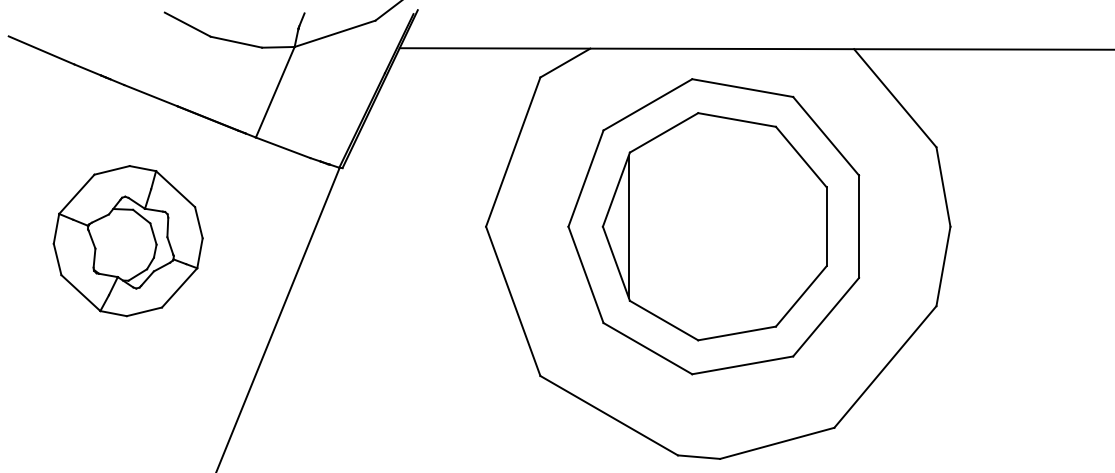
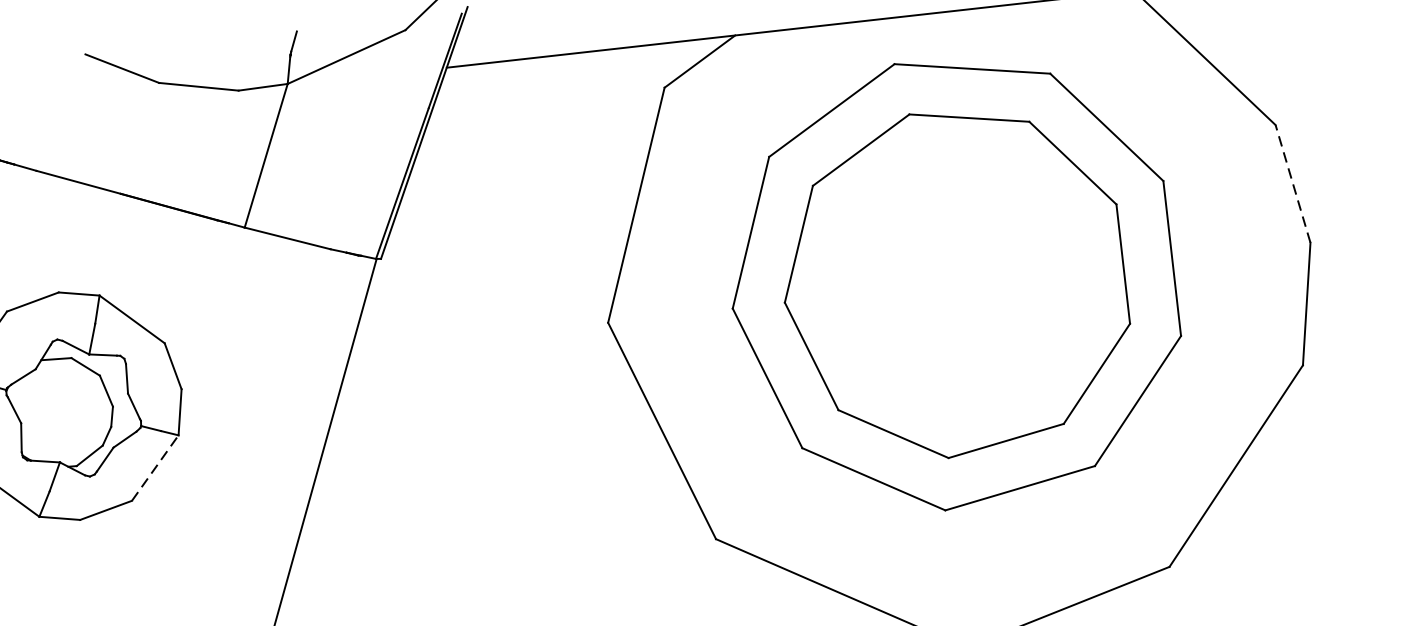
line: (943, 186) -> (1292, 183), solid -> dashed
line: (628, 226) -> (823, 297), removed
line: (179, 287) -> (154, 467), solid -> dashed

